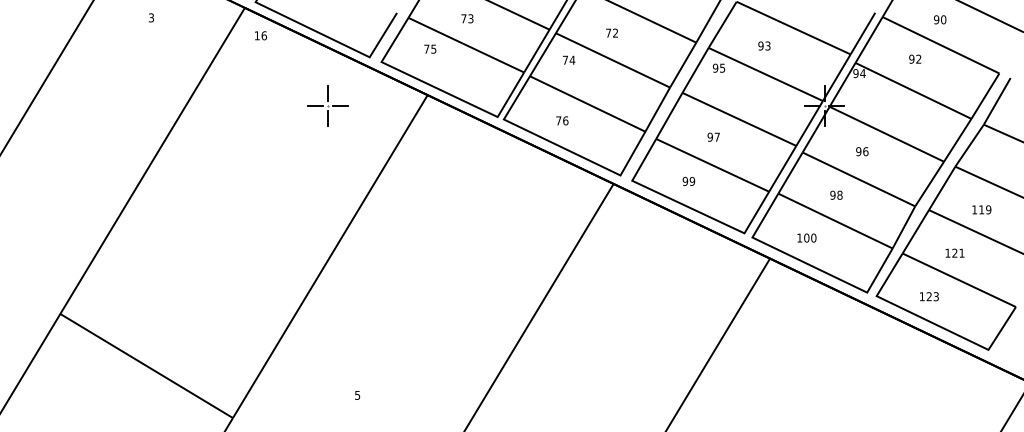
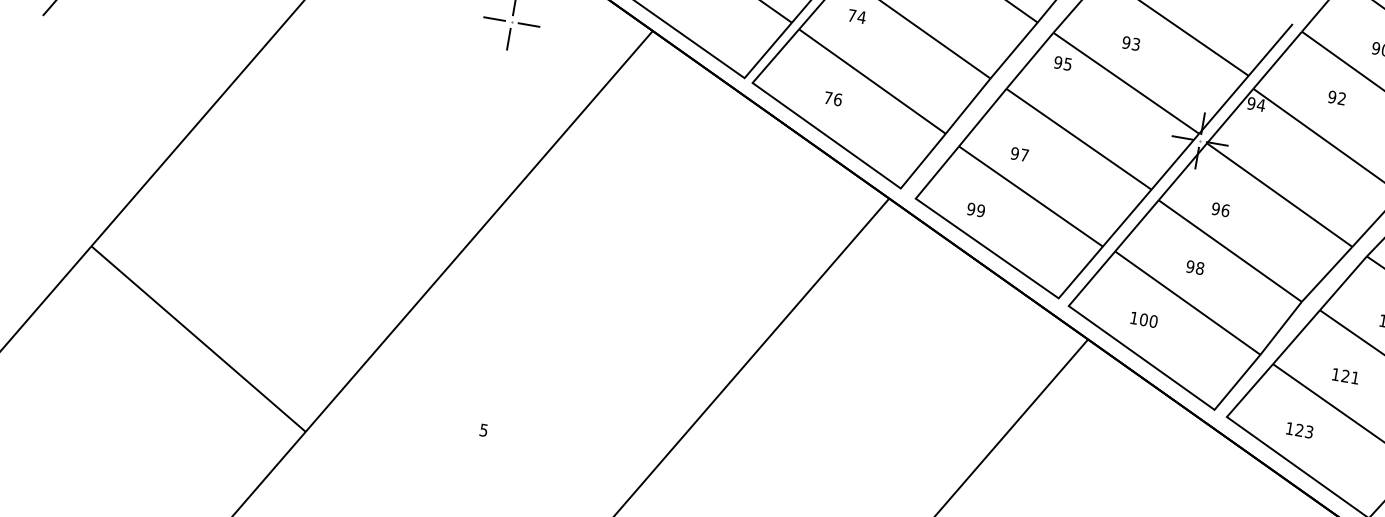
text: (713, 136) -> (1019, 153), moved
text: (862, 151) -> (1221, 209), moved
text: (688, 180) -> (975, 208), moved

